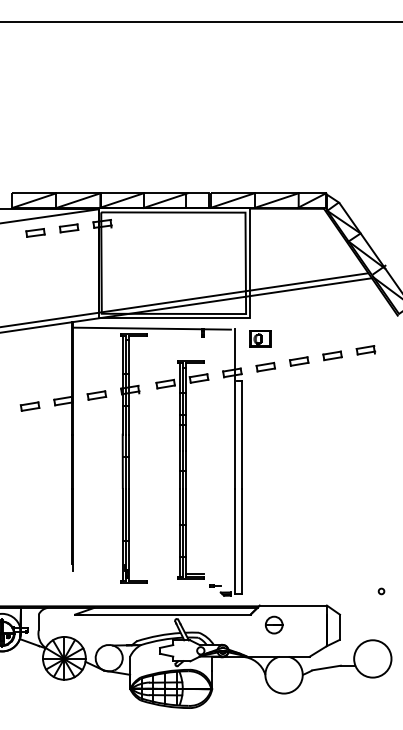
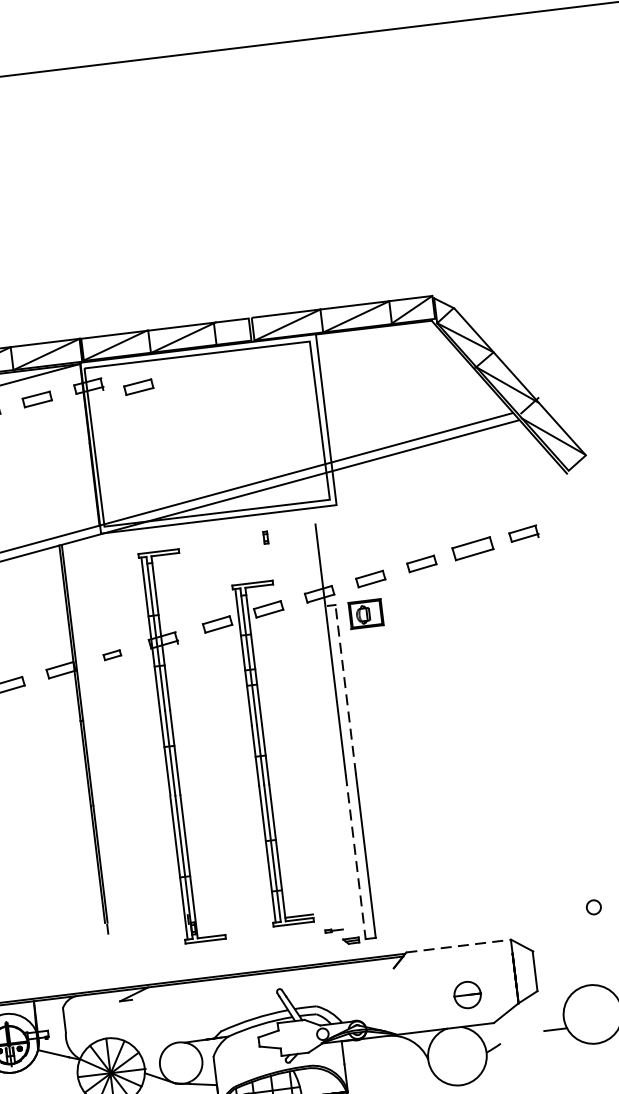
part: (133, 228) -> (137, 387), added
line: (151, 328) -> (184, 540), removed
part: (260, 338) -> (366, 613), moved
part: (332, 355) -> (472, 548), size x1.4
part: (96, 395) -> (111, 655), size x0.6
line: (241, 434) -> (345, 688), solid -> dashed
line: (235, 542) -> (356, 858), solid -> dashed
circle: (381, 591) -> (593, 907), size x1.6
line: (293, 605) -> (459, 945), solid -> dashed
line: (162, 614) -> (256, 984), removed
part: (274, 624) -> (467, 994), moved
line: (326, 667) -> (522, 1036), removed

